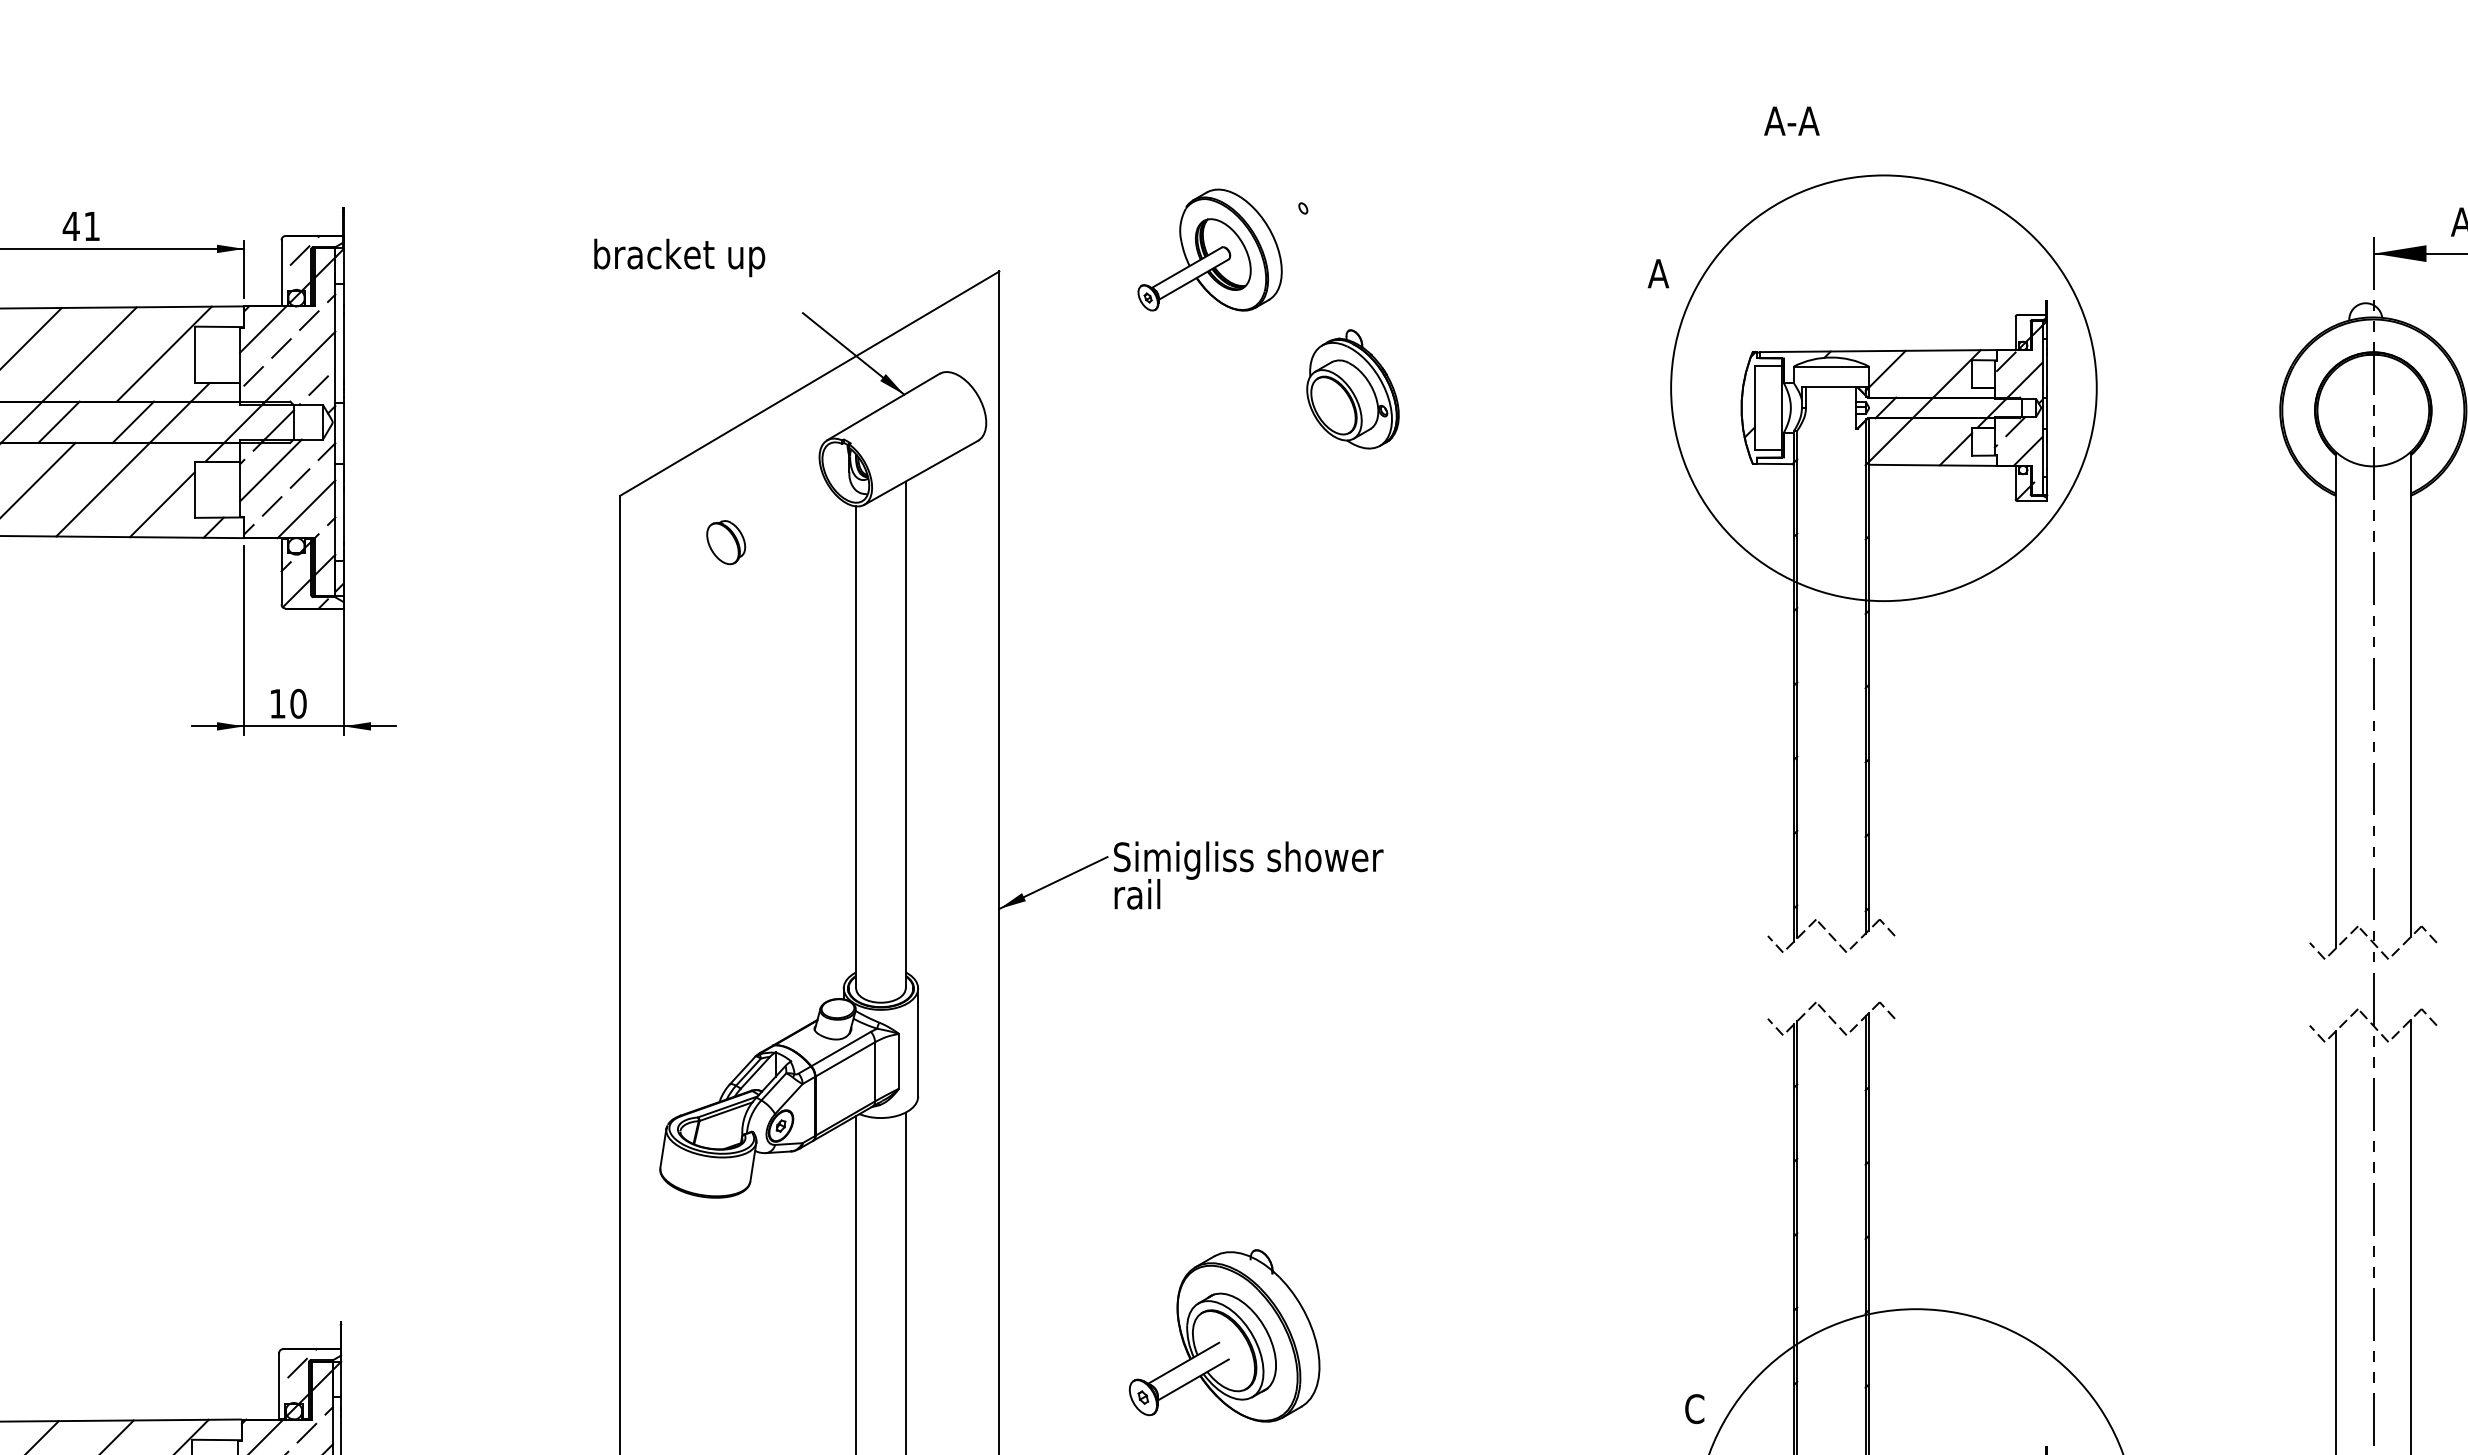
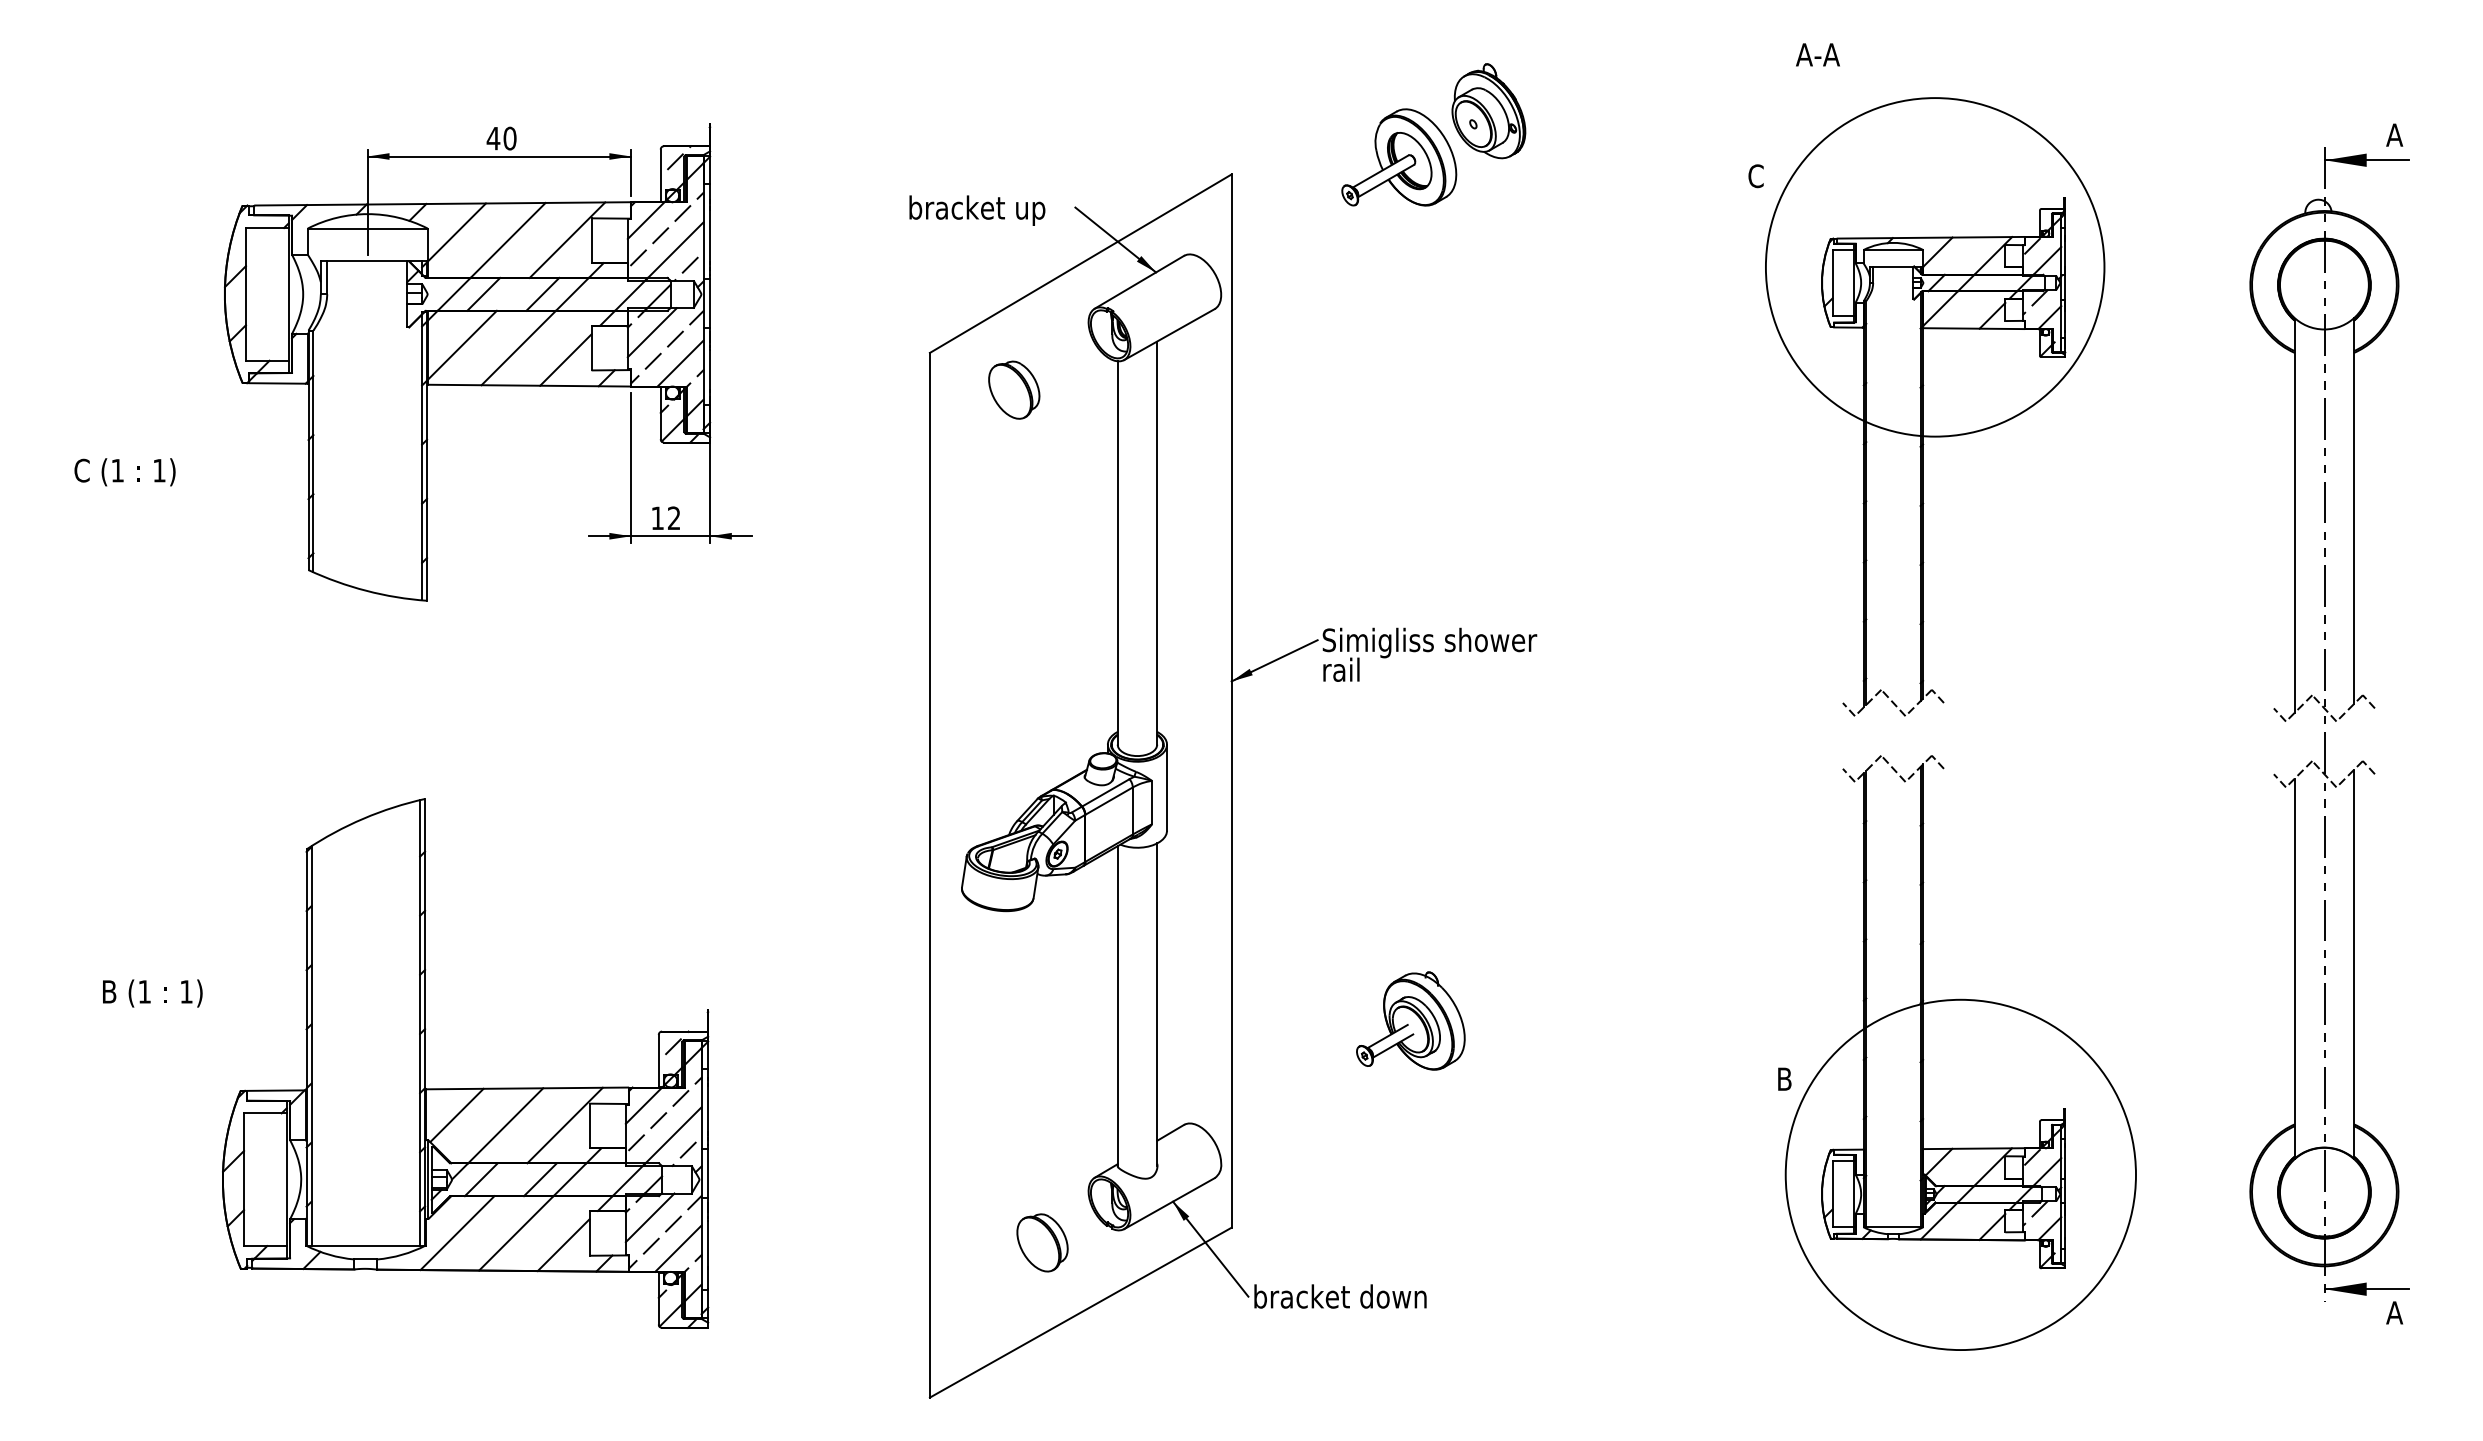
text: (1791, 120) -> (1817, 54), moved
text: (91, 226) -> (509, 138), 41 -> 40
text: (679, 257) -> (977, 210), moved
text: (1658, 274) -> (1755, 176), A -> C
part: (1352, 389) -> (1488, 111), moved
part: (726, 541) -> (1014, 389), size x1.67
text: (297, 704) -> (673, 518), 10 -> 12
part: (1224, 1335) -> (1410, 1020), size x0.71
text: (1694, 1409) -> (1784, 1079), C -> B

